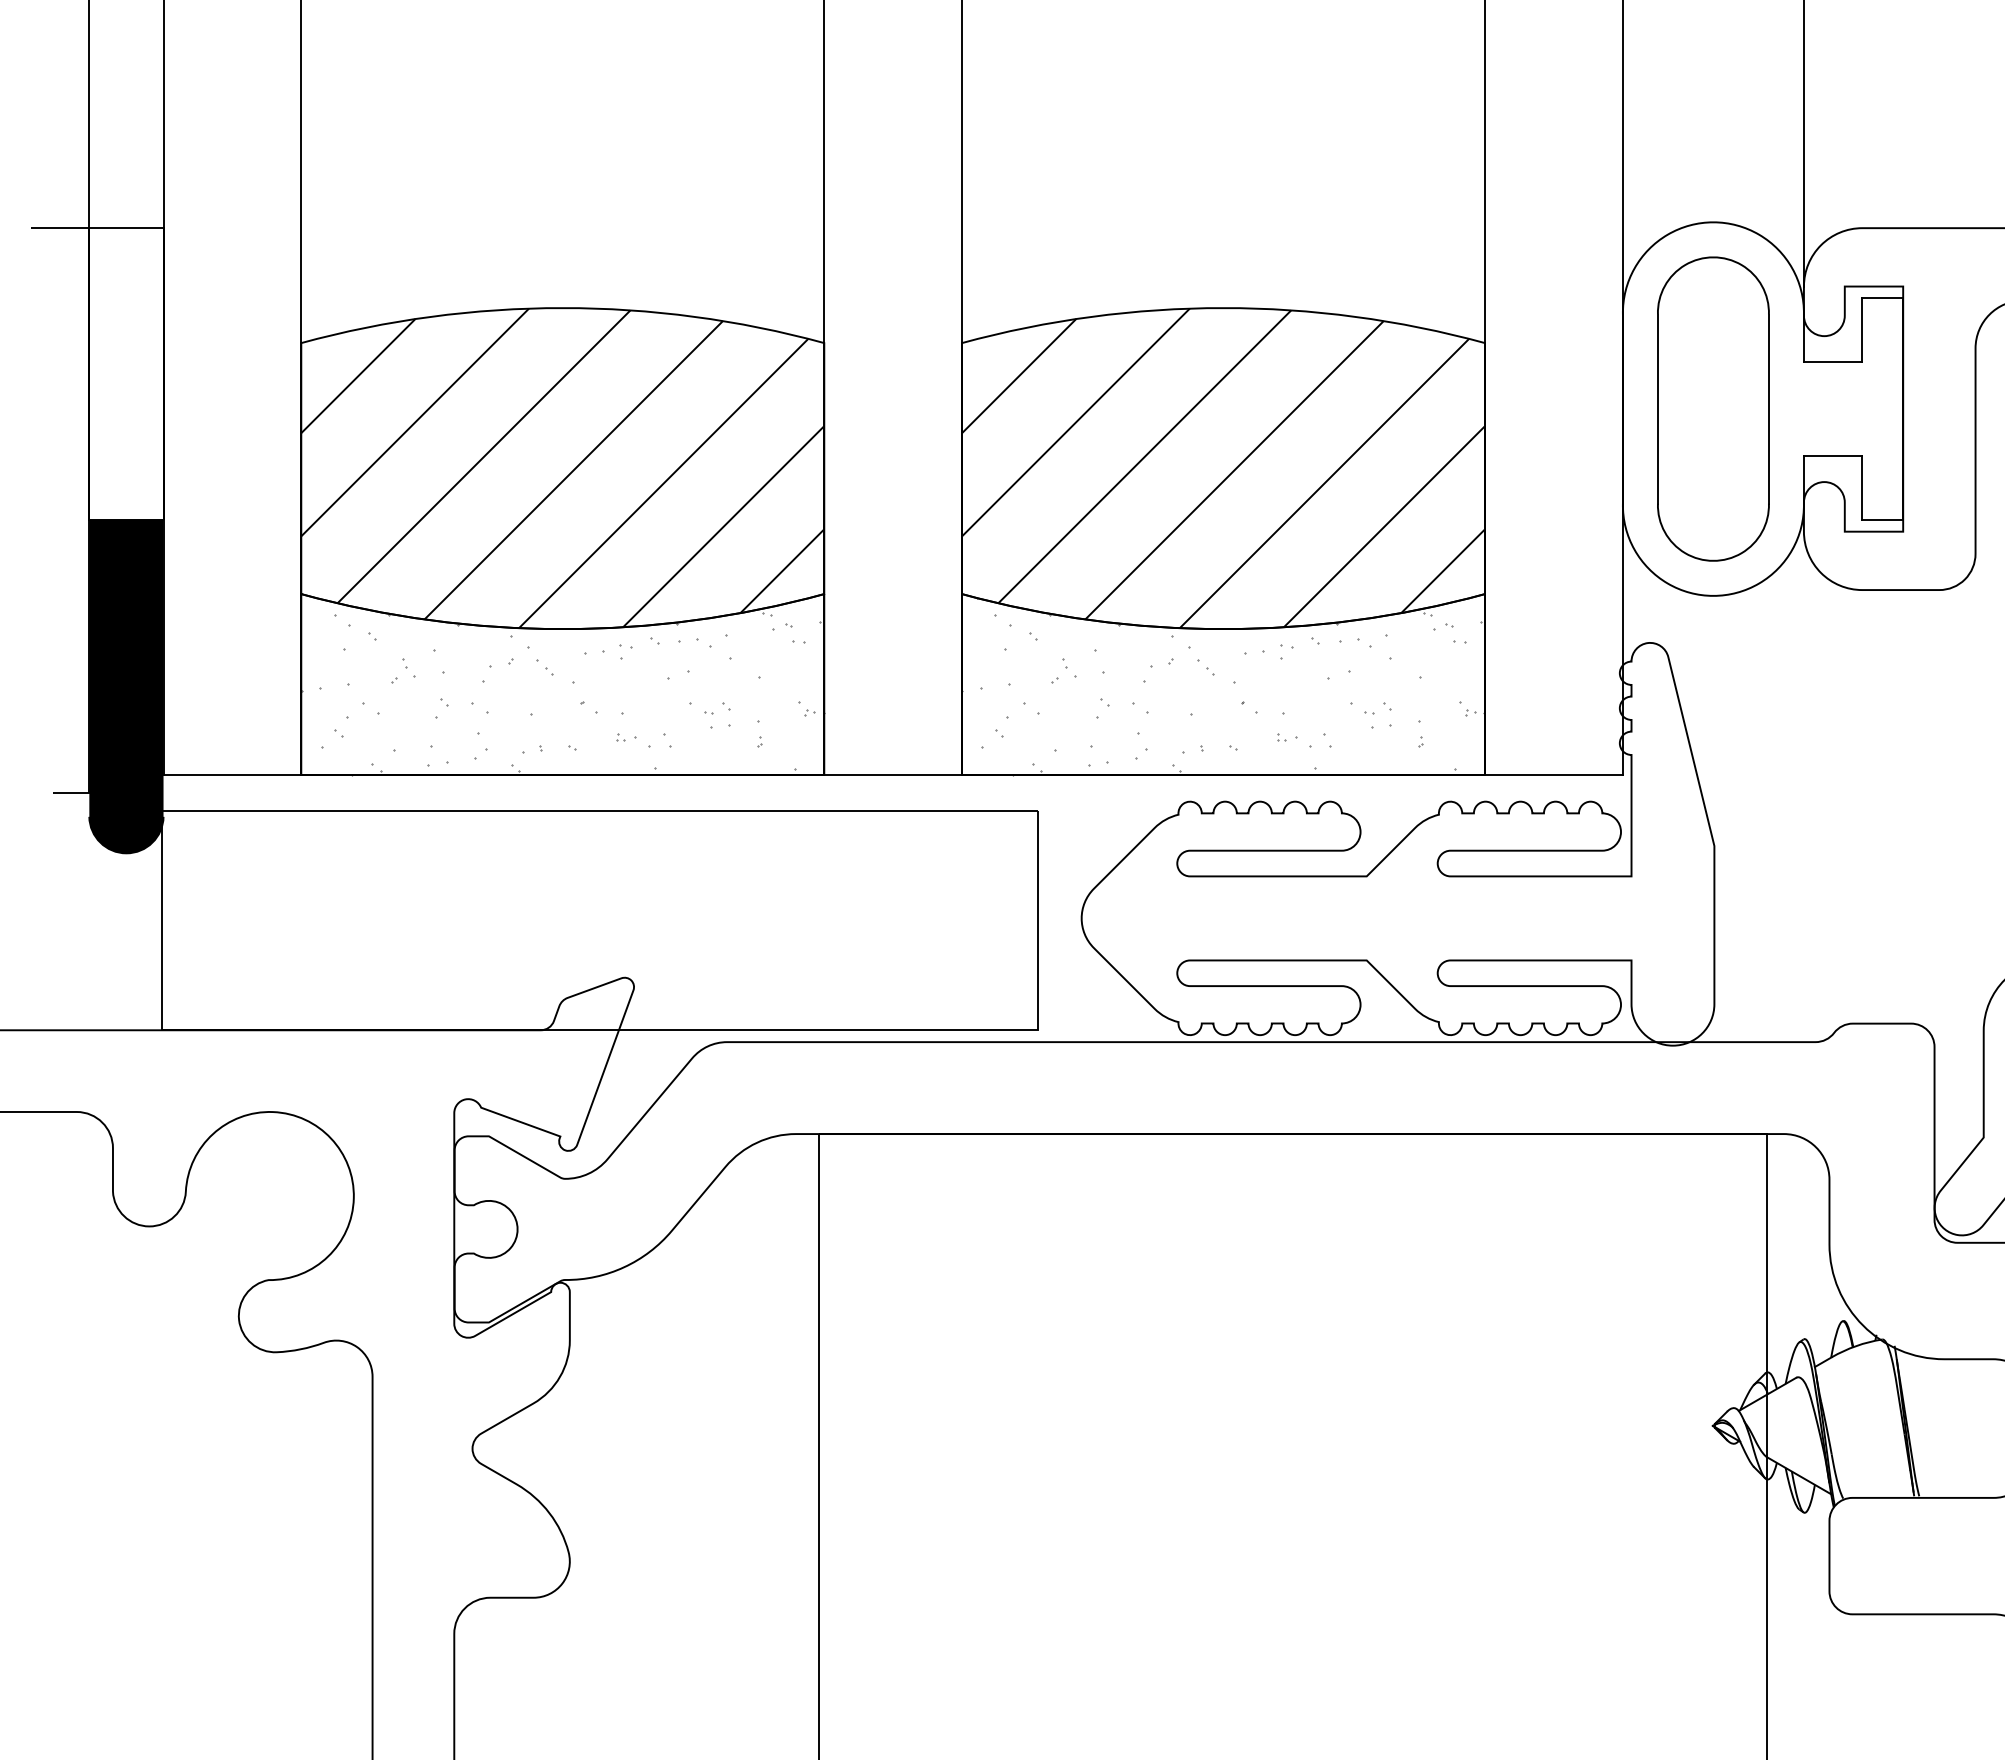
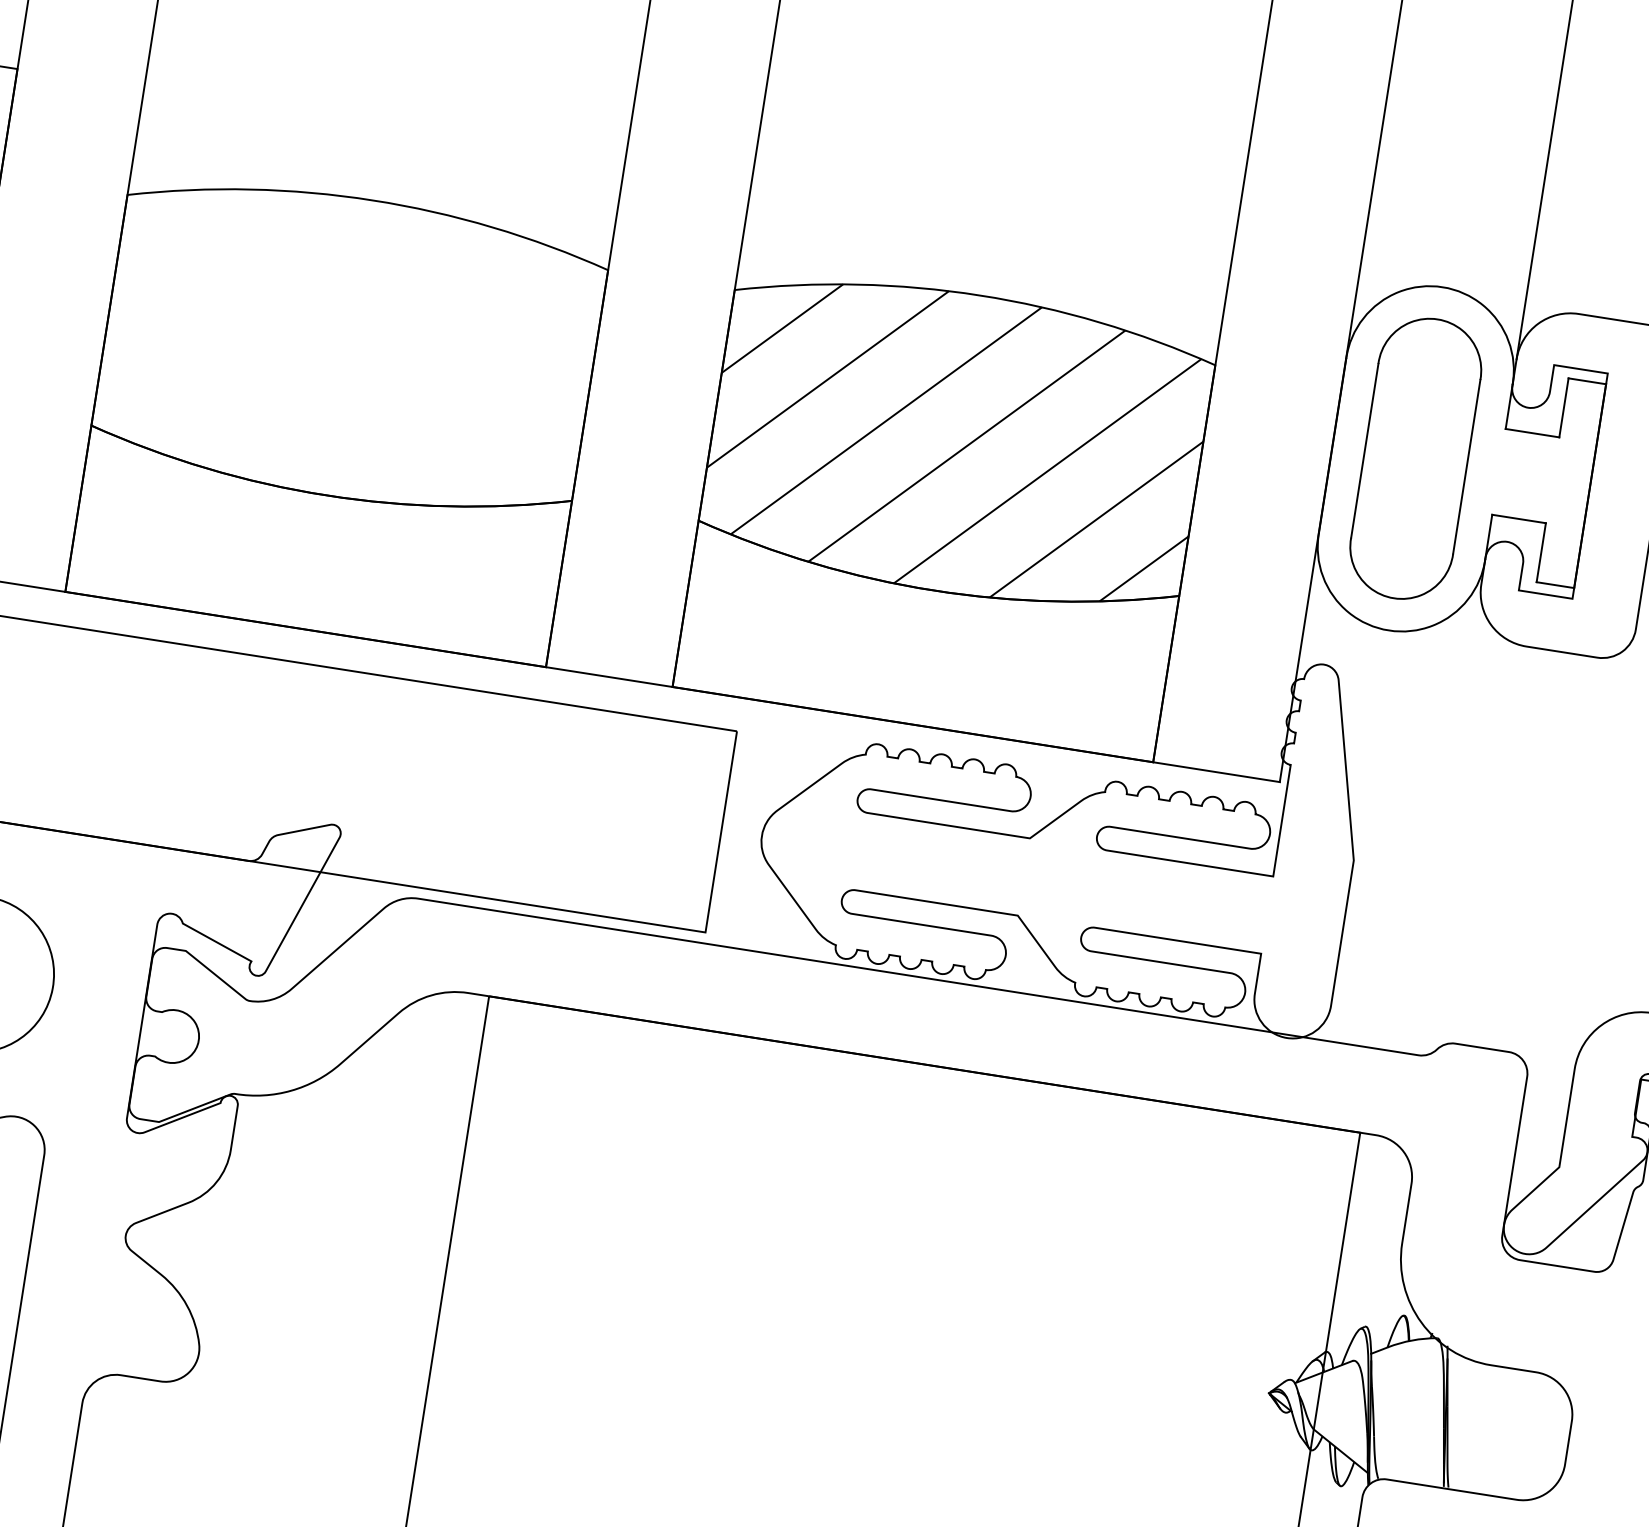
hatch: (562, 468) -> (349, 347), removed
hatch: (1223, 686) -> (925, 643), removed
hatch: (562, 693) -> (317, 554), removed

